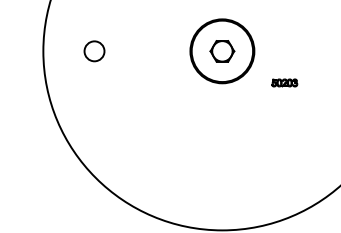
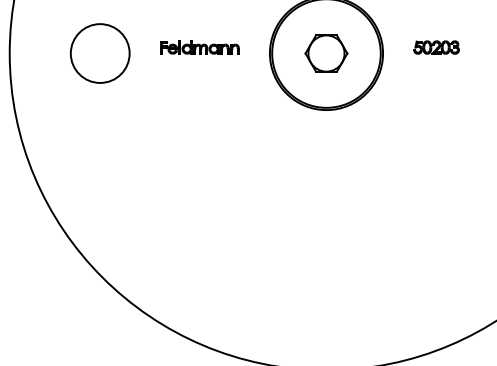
part: (150, 47) -> (199, 46), added
circle: (94, 50) -> (100, 52), size x1.67
part: (284, 82) -> (436, 46), moved

